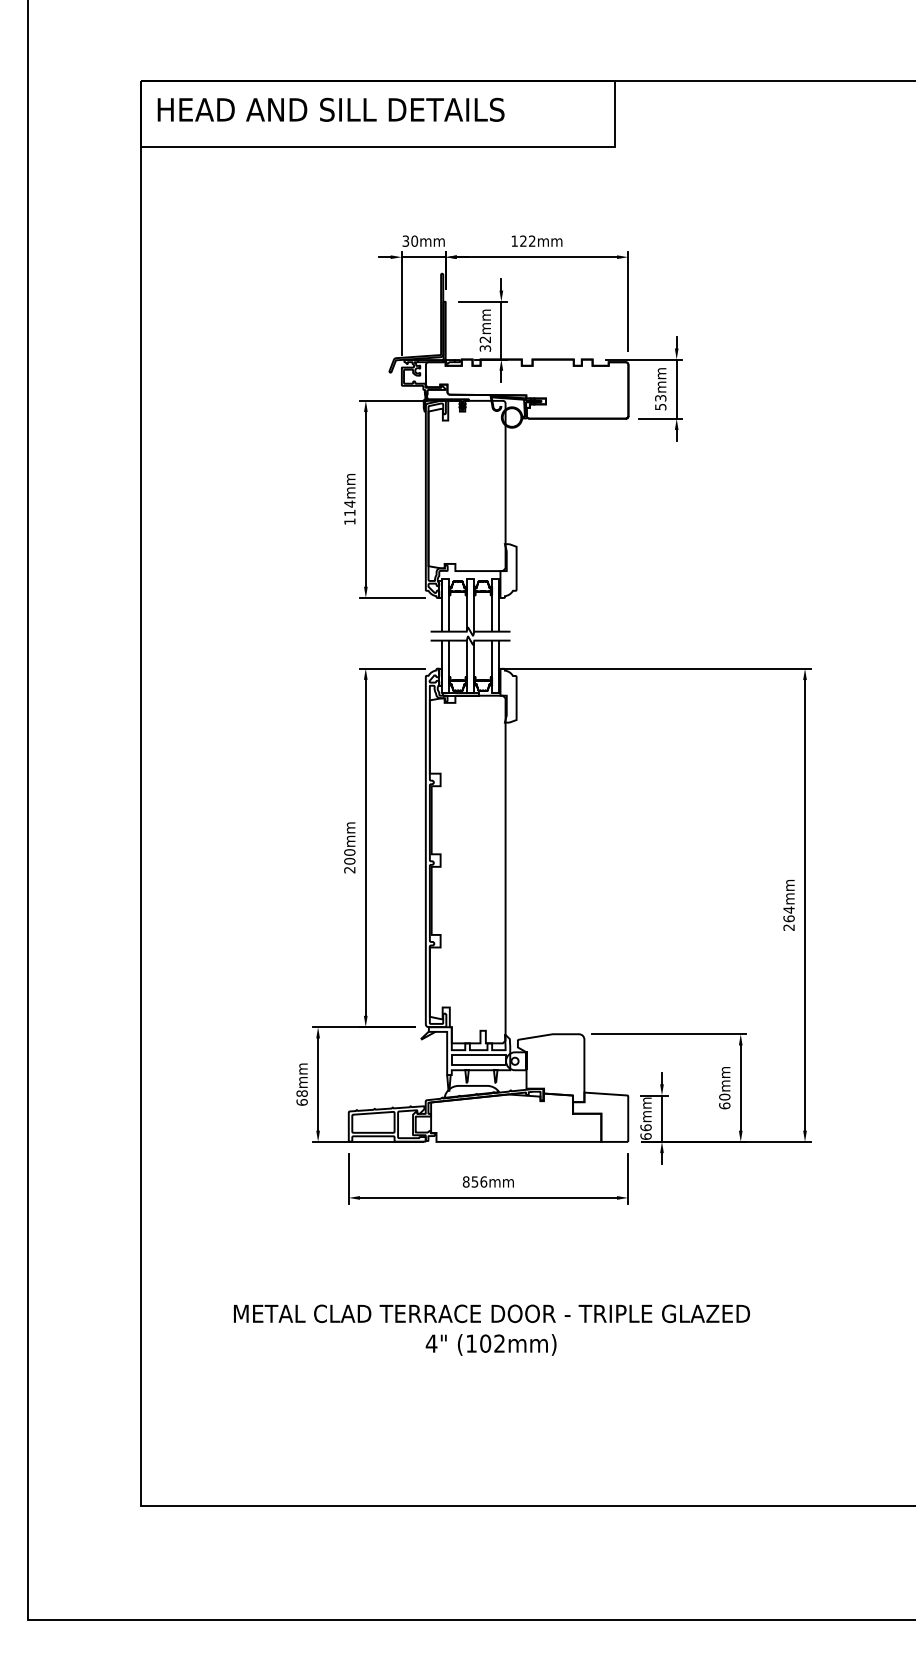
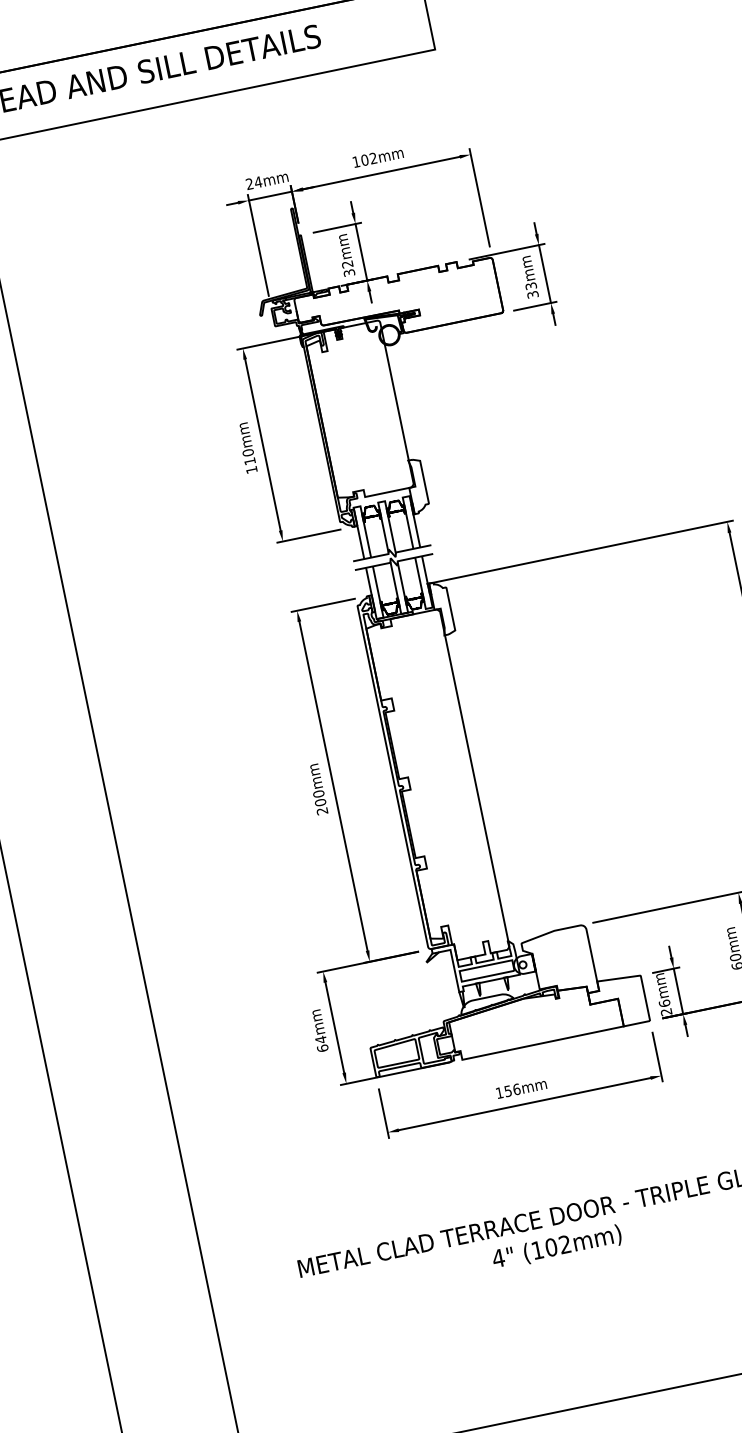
text: (410, 240) -> (254, 182), 30mm -> 24mm
text: (523, 240) -> (364, 159), 122mm -> 102mm
text: (660, 406) -> (532, 294), 53mm -> 33mm
text: (349, 503) -> (247, 452), 114mm -> 110mm
text: (301, 1093) -> (320, 1039), 68mm -> 64mm
text: (645, 1136) -> (665, 1012), 66mm -> 26mm
text: (465, 1181) -> (498, 1092), 856mm -> 156mm

